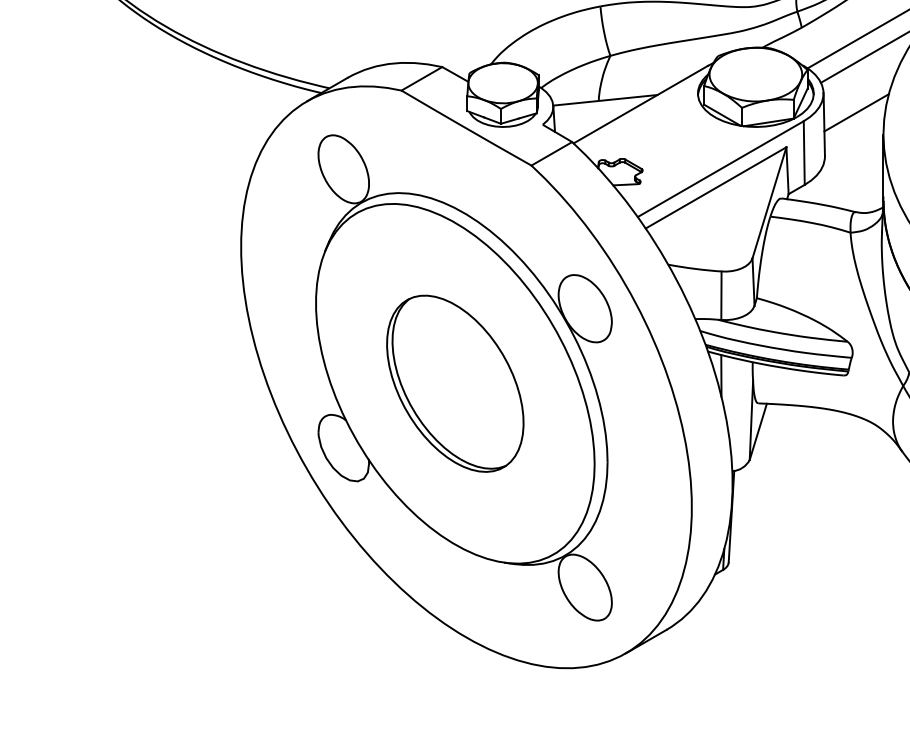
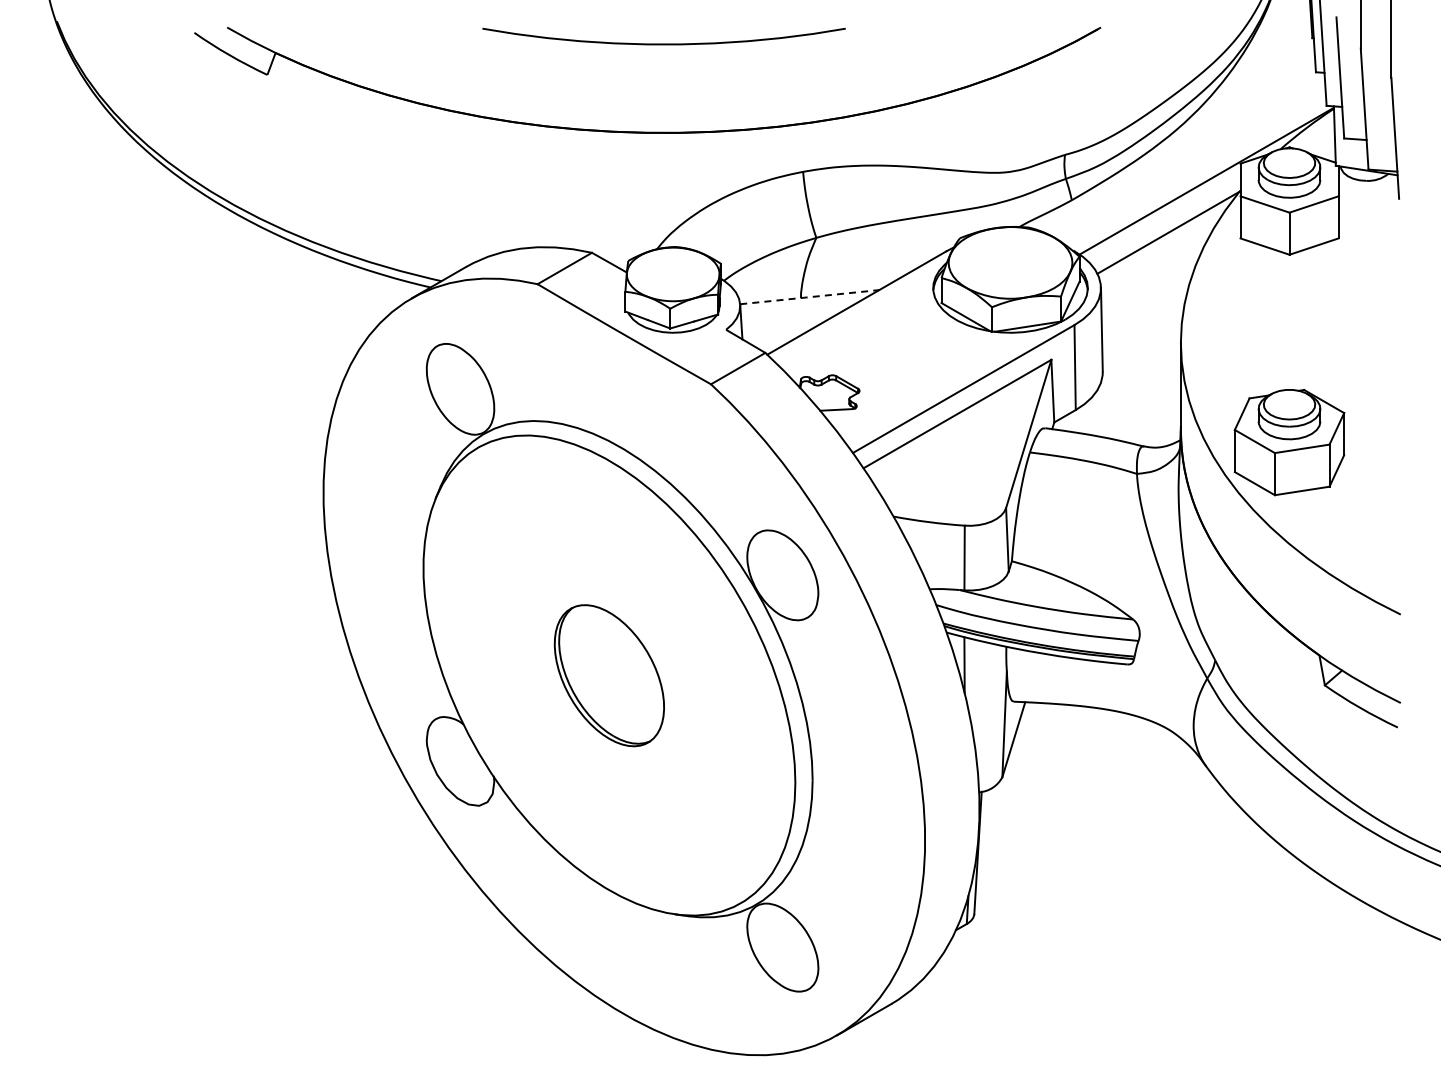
line: (605, 100) -> (809, 297), solid -> dashed
line: (856, 112) -> (1144, 313), removed
part: (455, 383) -> (609, 675), size x0.6

